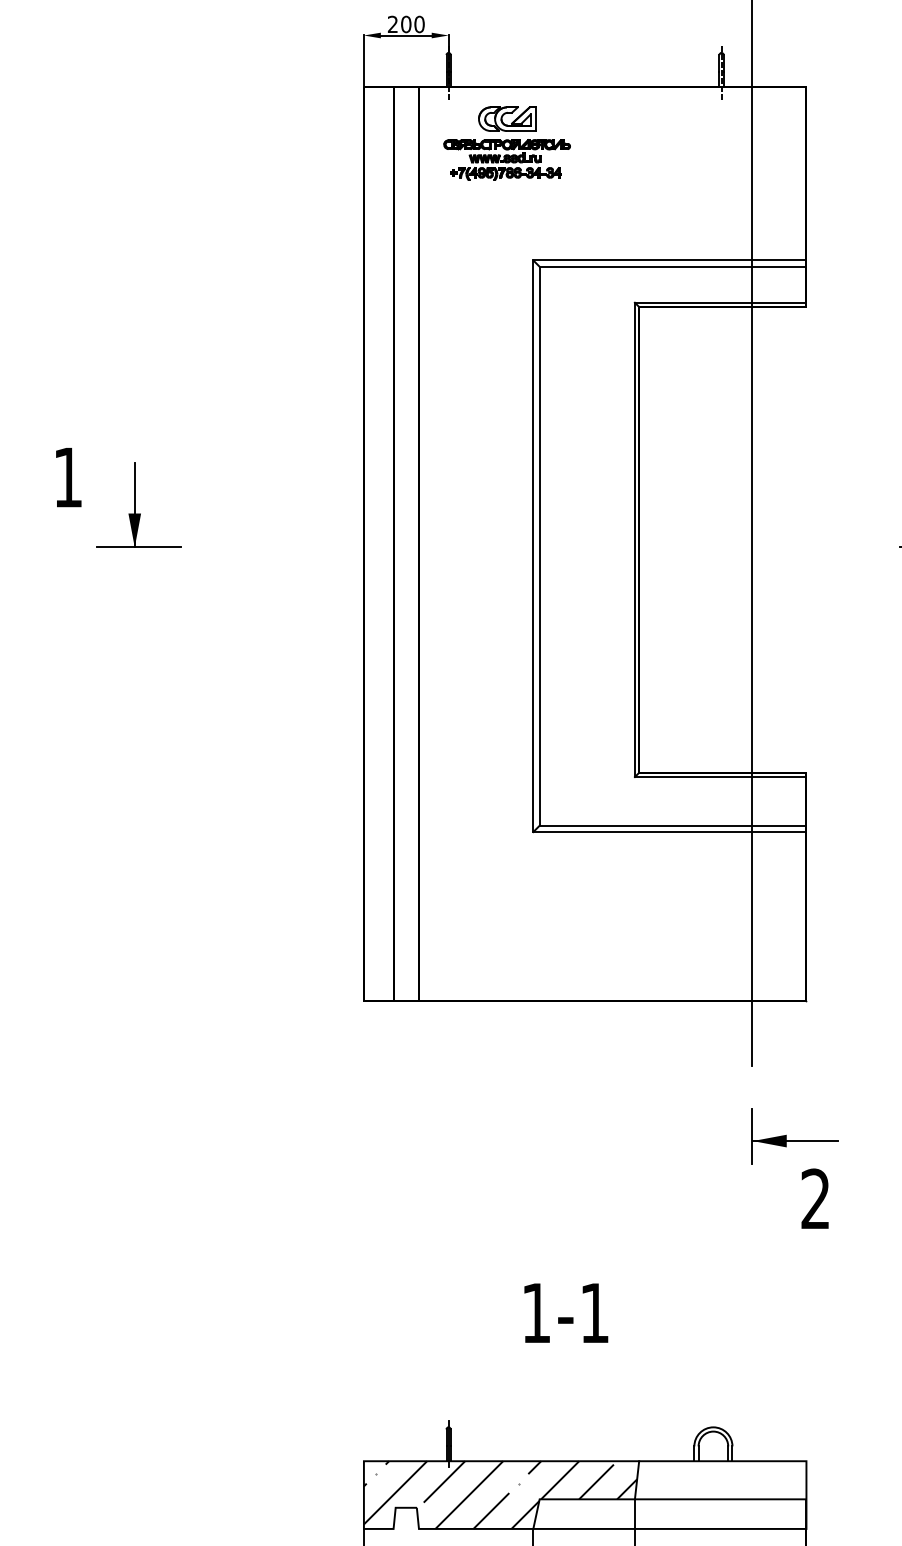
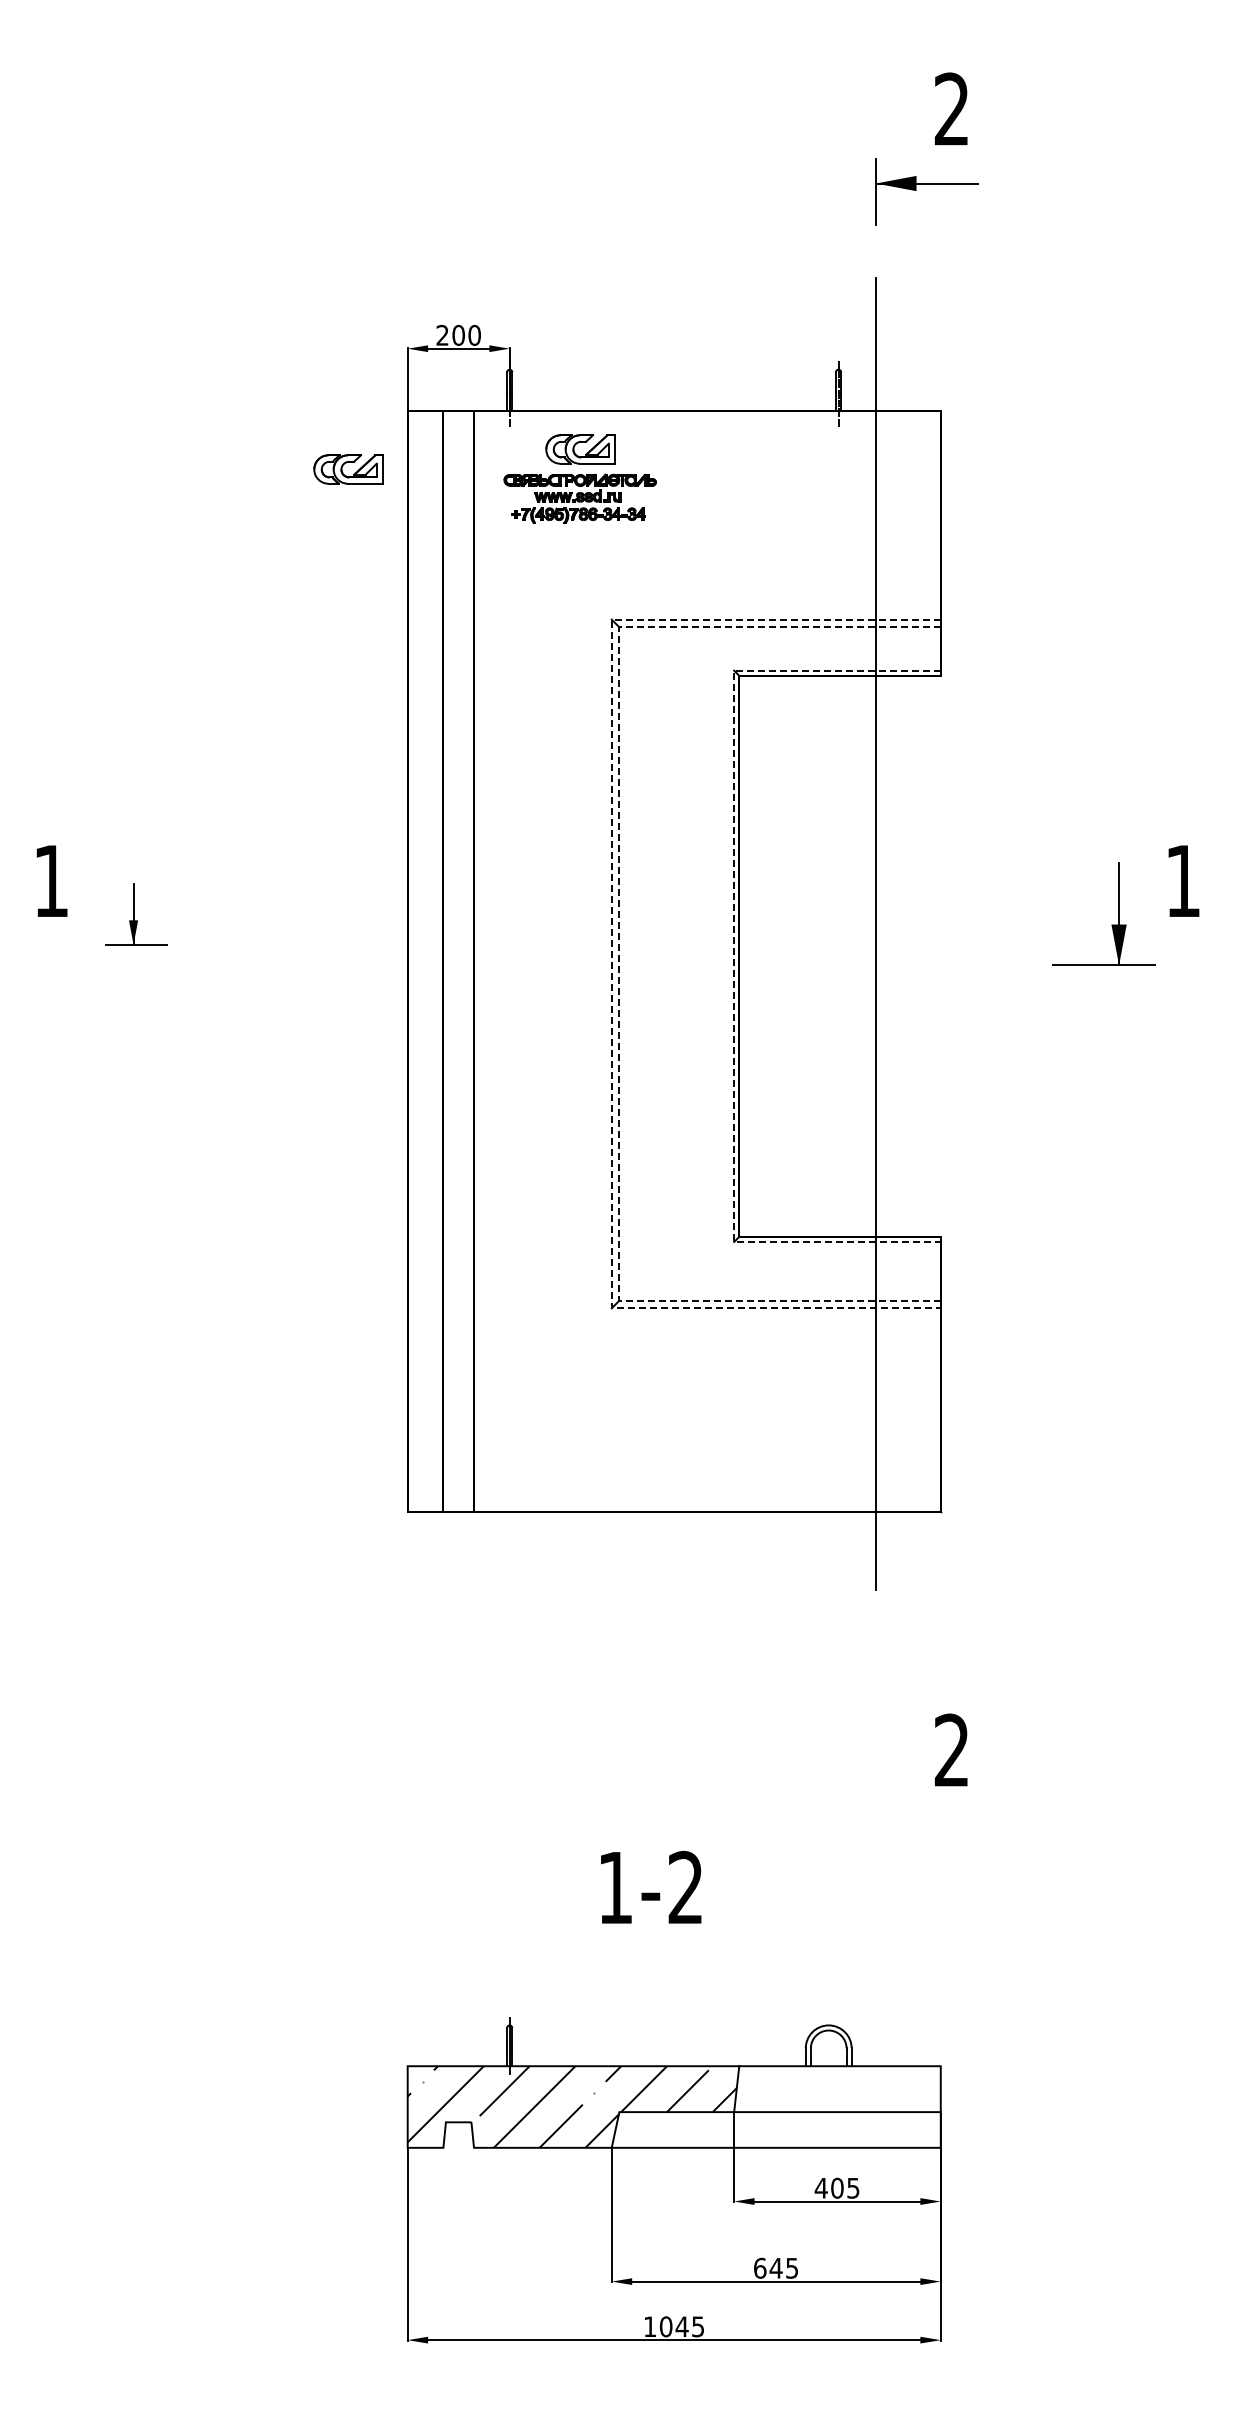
part: (314, 135) -> (348, 469), added
part: (138, 504) -> (136, 913), size x0.6
line: (635, 540) -> (734, 956), solid -> dashed
line: (539, 545) -> (619, 963), solid -> dashed
line: (533, 546) -> (611, 964), solid -> dashed
part: (794, 1136) -> (926, 1674), removed
text: (593, 1312) -> (684, 1886), 1-1 -> 1-2

